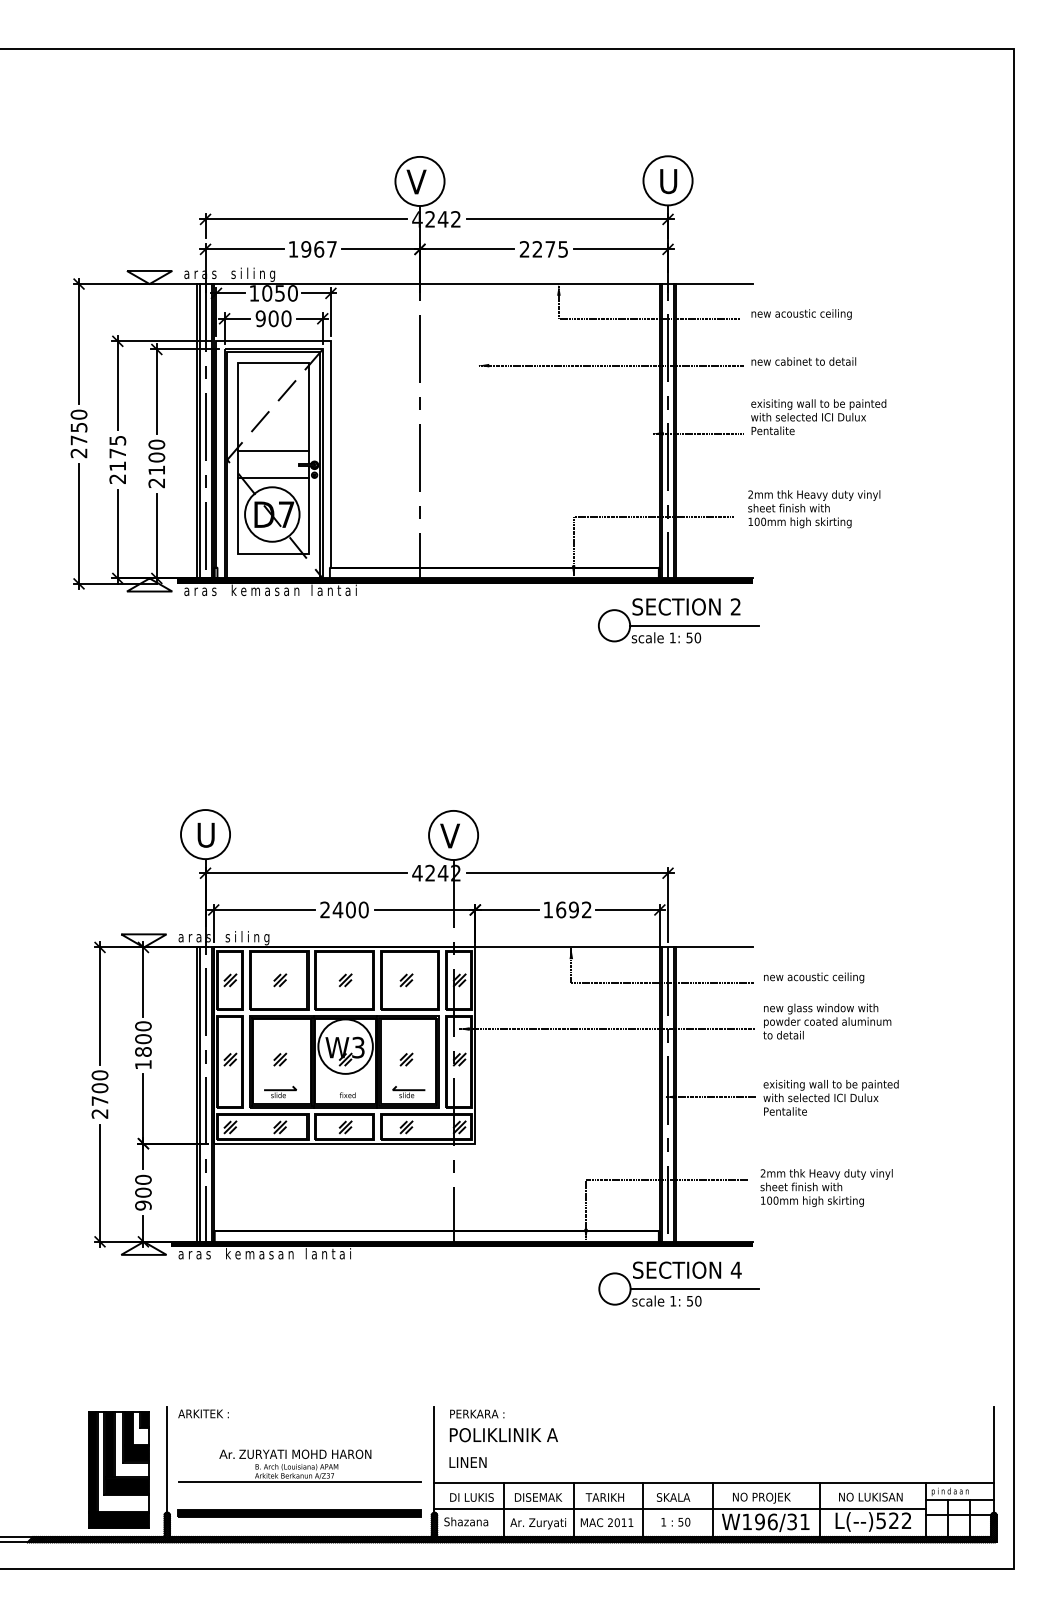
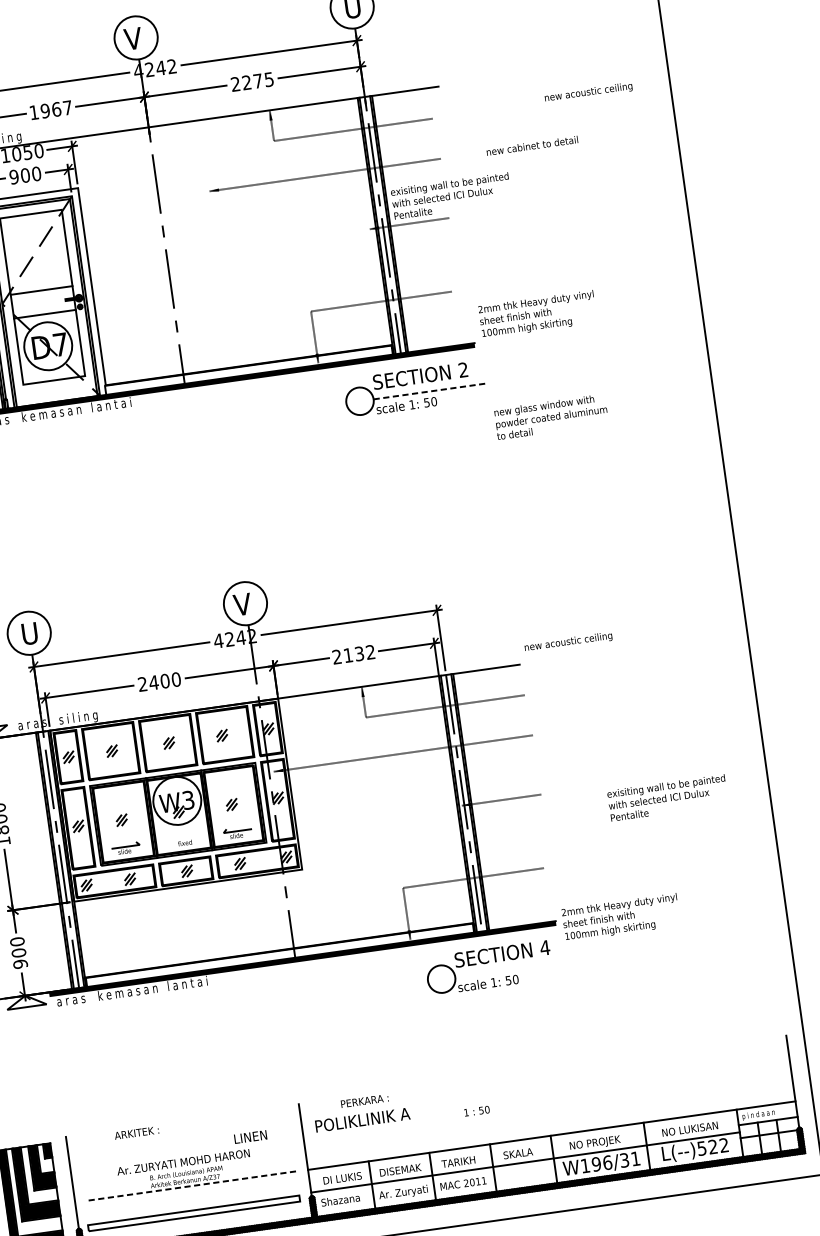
text: (801, 314) -> (588, 92), moved
text: (803, 361) -> (532, 145), moved
text: (818, 417) -> (451, 196), moved
text: (814, 509) -> (538, 314), moved
line: (695, 625) -> (430, 391), solid -> dashed
text: (560, 909) -> (347, 655), 1692 -> 2132
text: (814, 977) -> (568, 641), moved
text: (827, 1021) -> (551, 416), moved
text: (830, 1097) -> (667, 797), moved
text: (826, 1187) -> (620, 917), moved
line: (694, 1289) -> (511, 969), removed
text: (203, 1413) -> (136, 1132), moved
text: (477, 1413) -> (364, 1100), moved
text: (467, 1462) -> (250, 1137), moved
line: (300, 1482) -> (191, 1186), solid -> dashed
fill: (299, 1513) -> (194, 1213), removed
text: (675, 1521) -> (476, 1110), moved

